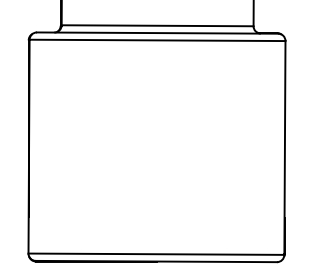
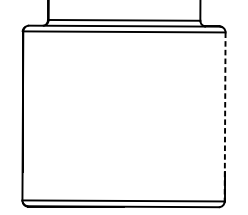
line: (284, 147) -> (224, 116), solid -> dashed

